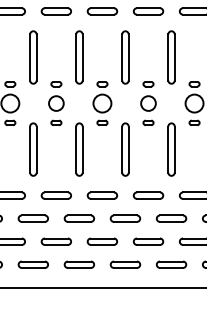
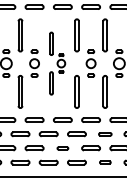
part: (93, 103) -> (57, 63), size x0.7
part: (171, 218) -> (105, 134), size x0.7
part: (101, 241) -> (62, 148), size x0.6
part: (171, 264) -> (105, 162), size x0.6

